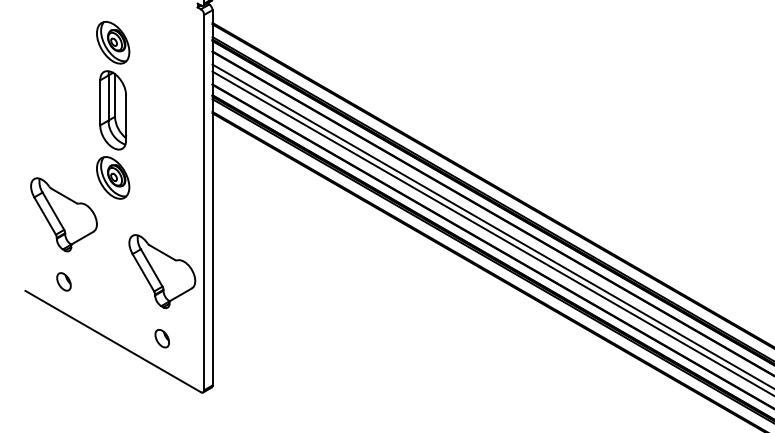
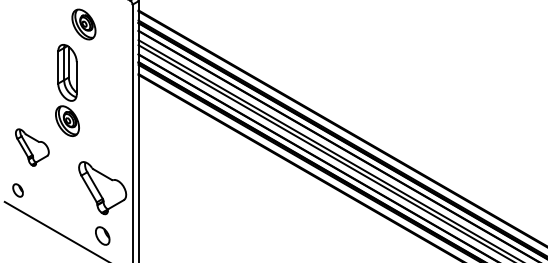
part: (113, 42) -> (84, 24), moved
part: (63, 214) -> (32, 147), size x0.7
part: (63, 281) -> (17, 190), moved
part: (161, 338) -> (102, 235), size x1.4

